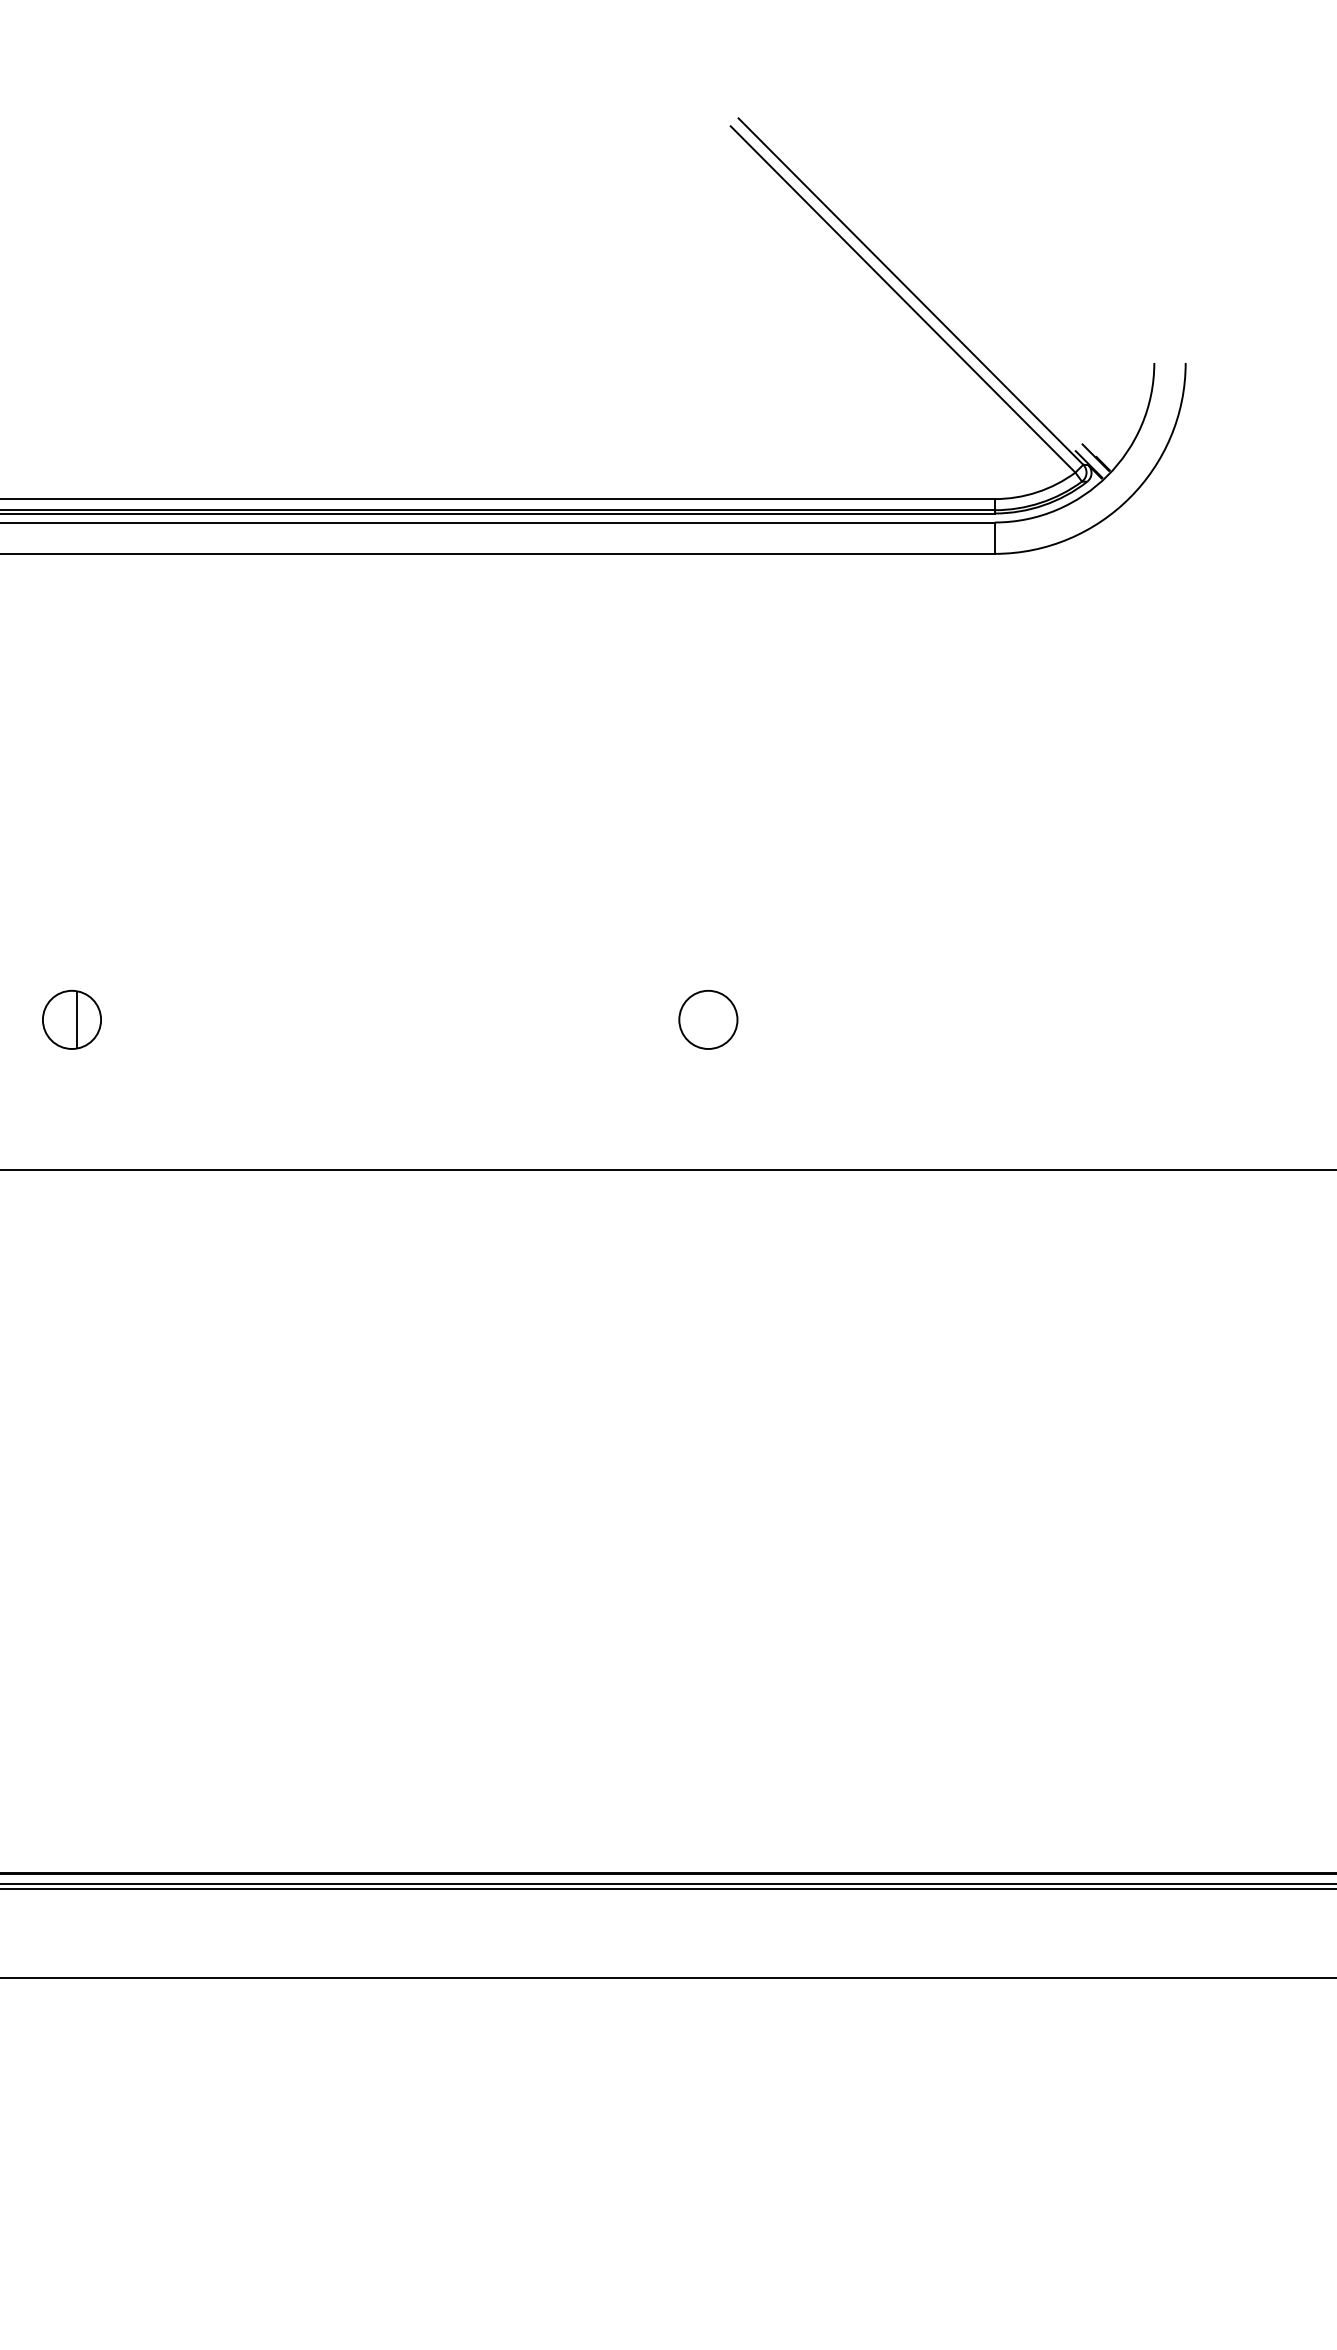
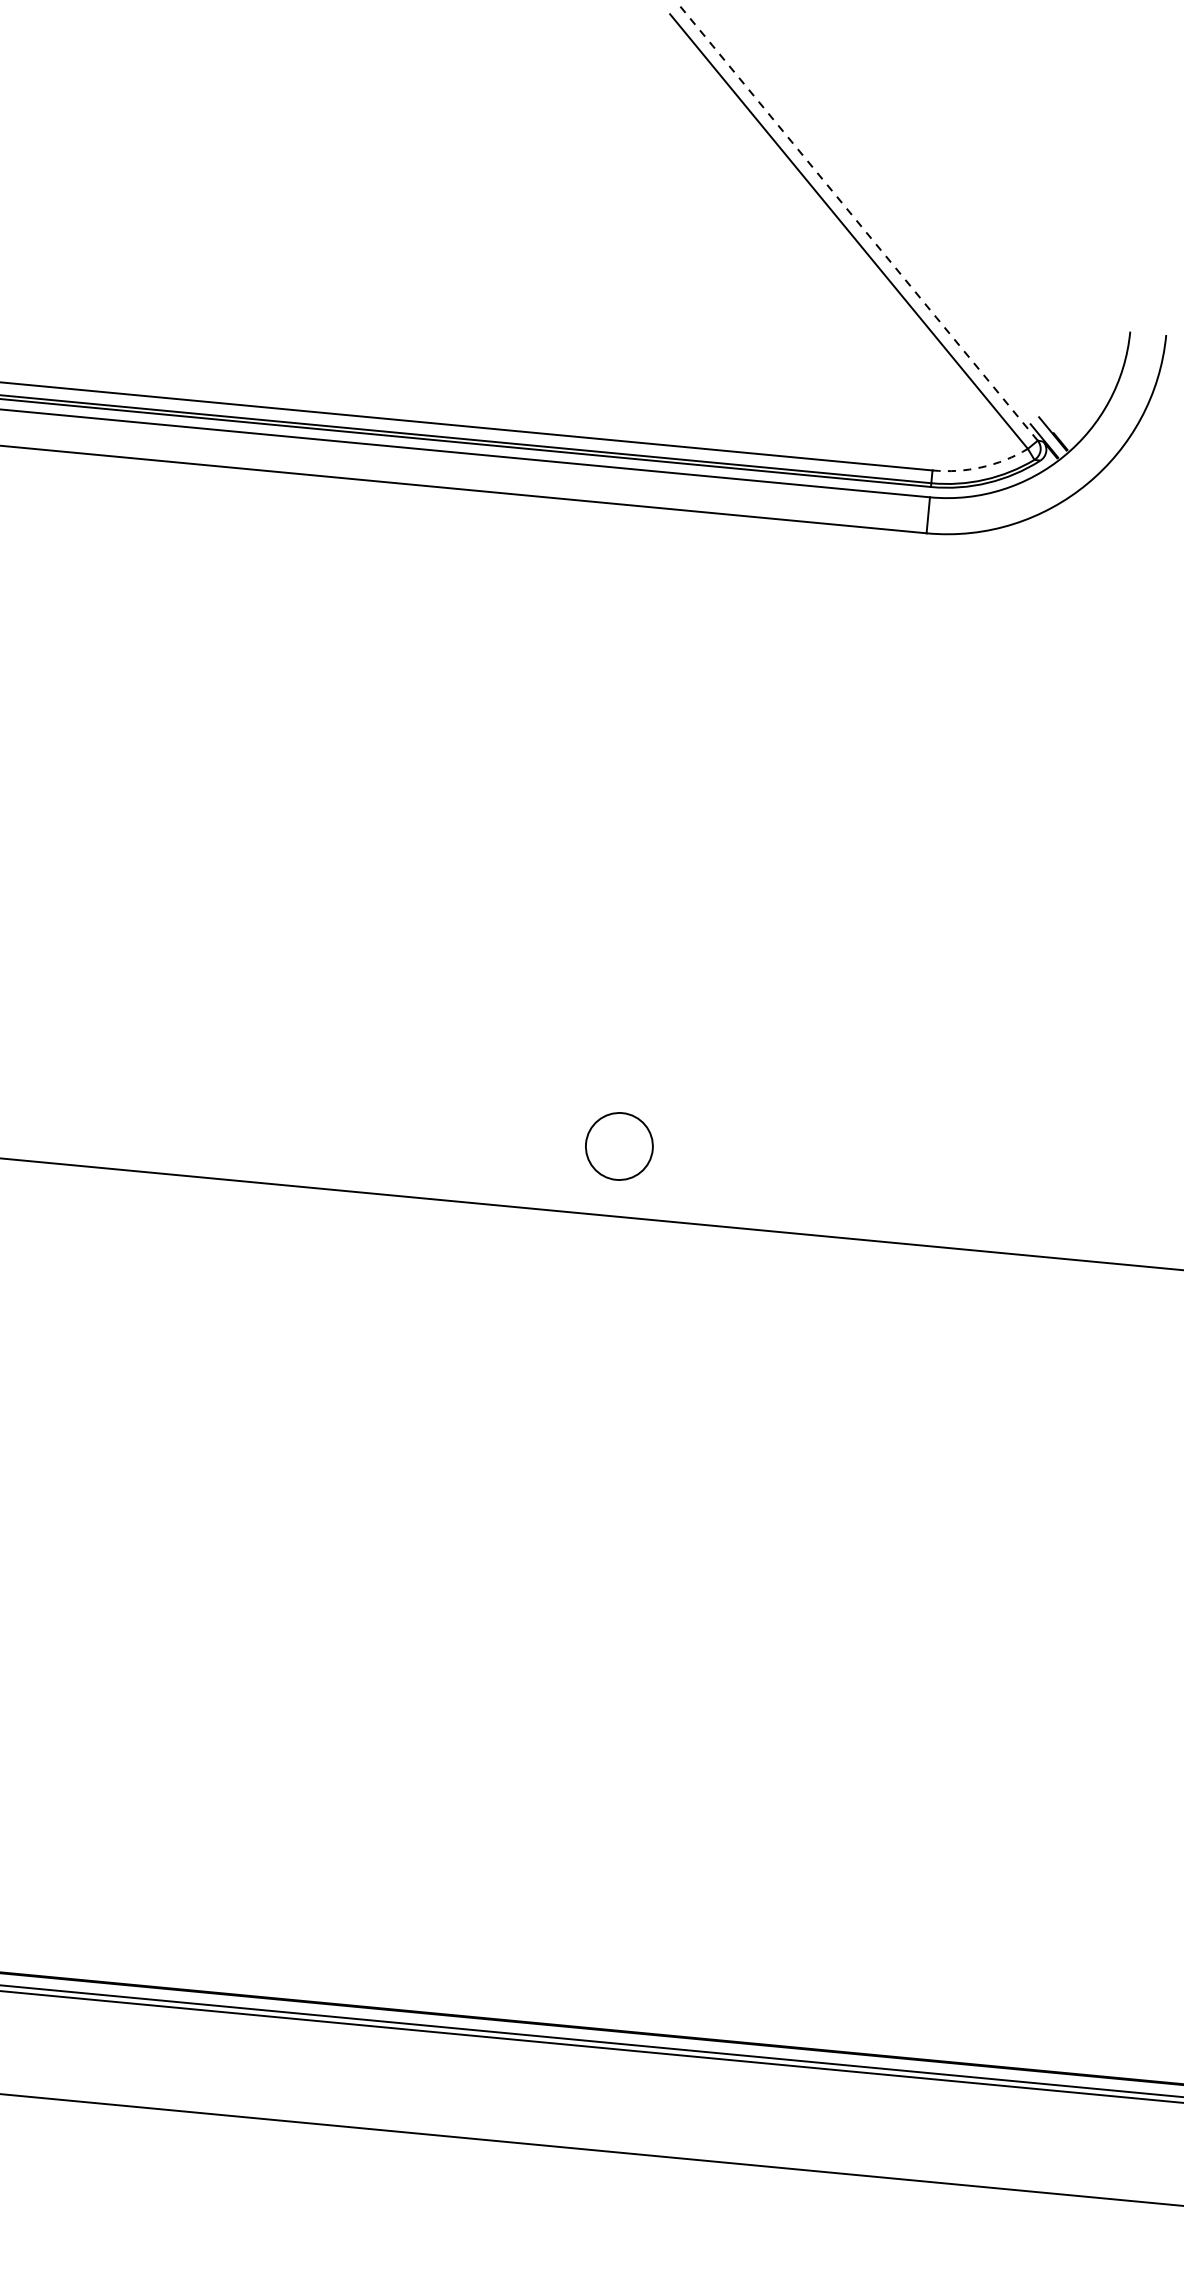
line: (910, 291) -> (858, 223), solid -> dashed
arc: (1037, 492) -> (982, 467), solid -> dashed
circle: (708, 1019) -> (619, 1146), moved

